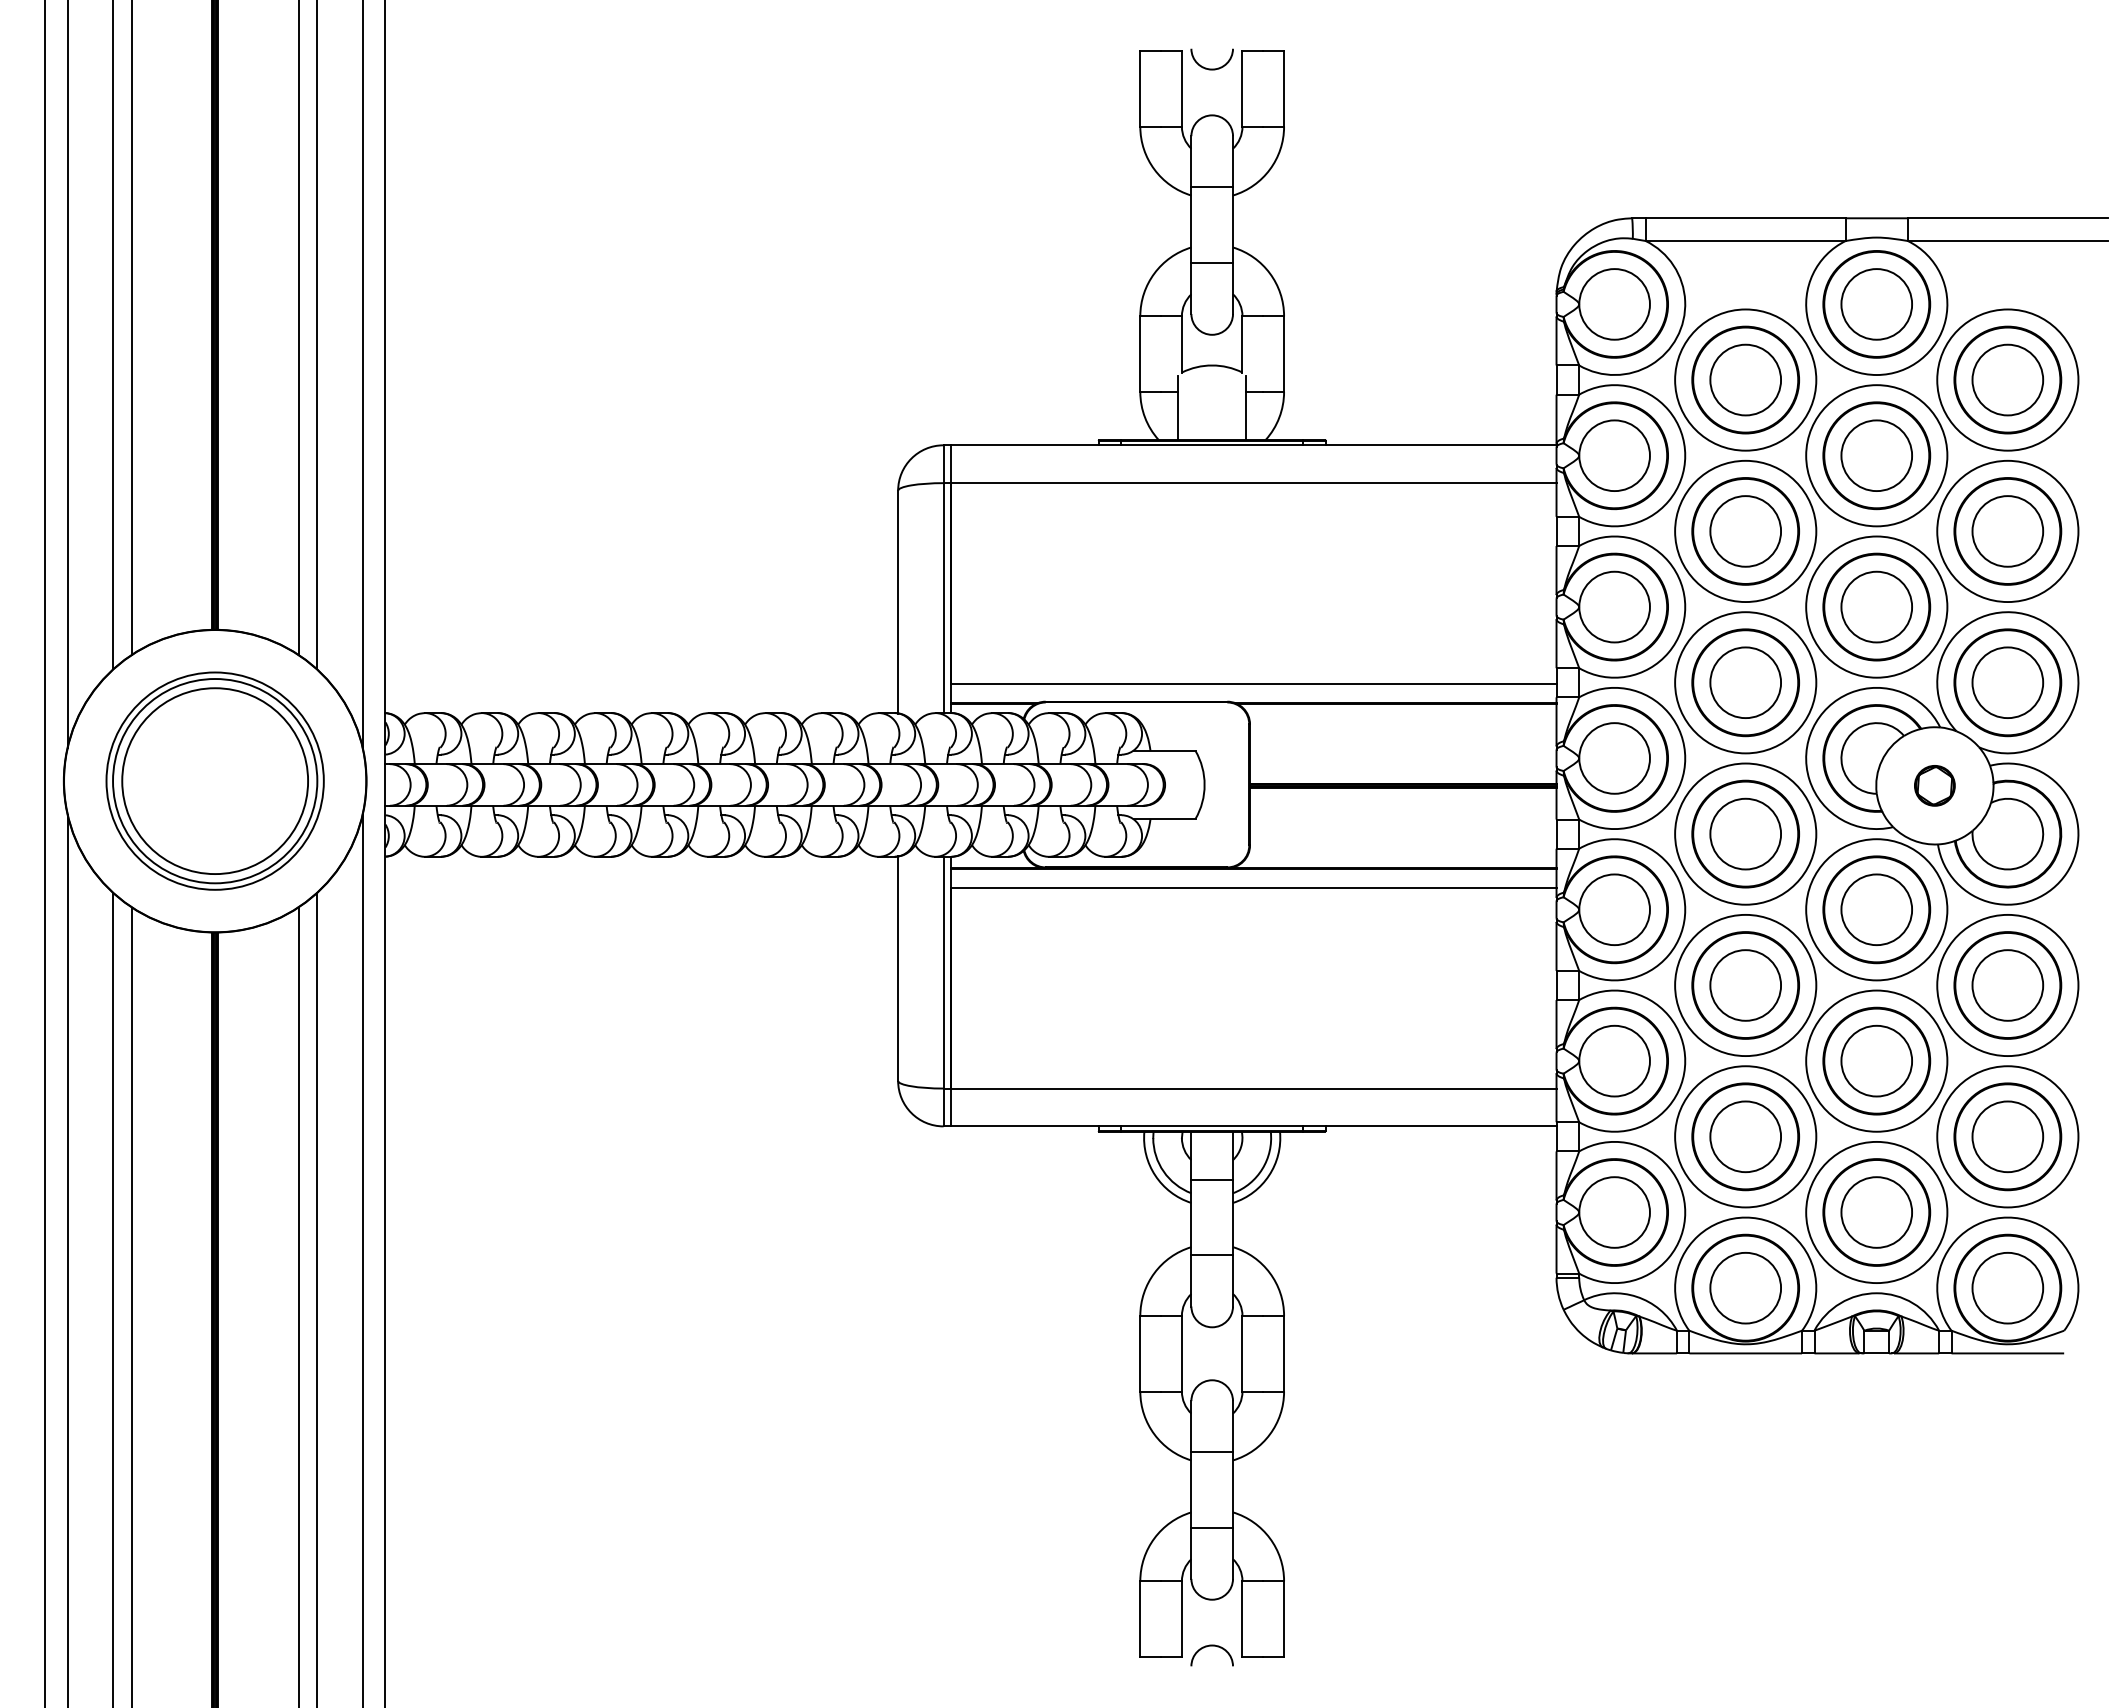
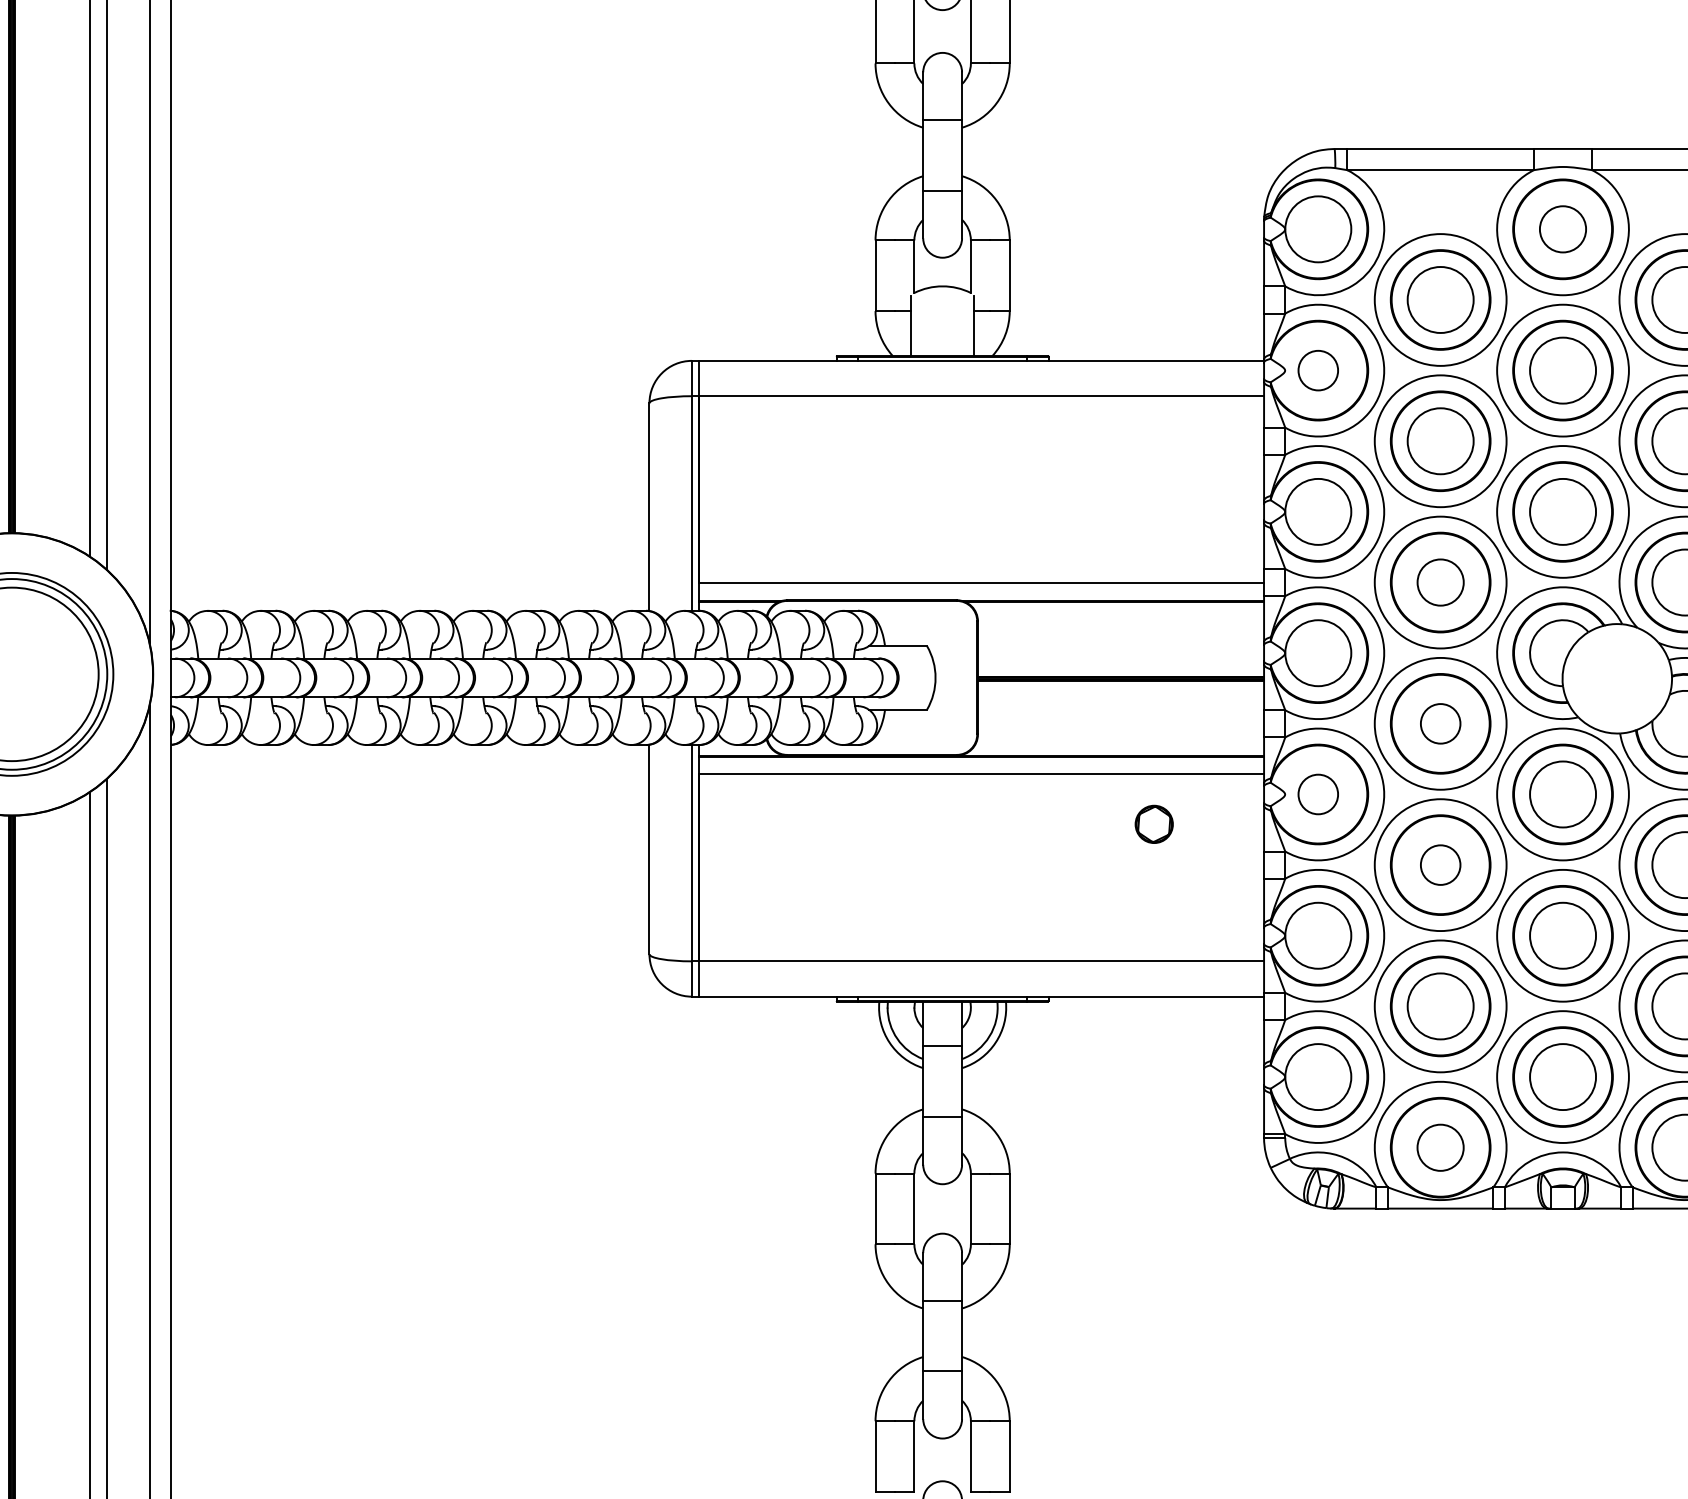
circle: (1876, 304) -> (1562, 229), size x0.7
circle: (1614, 455) -> (1318, 370), size x0.6
circle: (1745, 682) -> (1440, 582), size x0.7
part: (1934, 785) -> (1153, 824), moved
circle: (1745, 833) -> (1440, 723), size x0.6
circle: (1614, 909) -> (1318, 794), size x0.6
circle: (1745, 985) -> (1440, 865), size x0.6
circle: (1745, 1288) -> (1440, 1148), size x0.7

